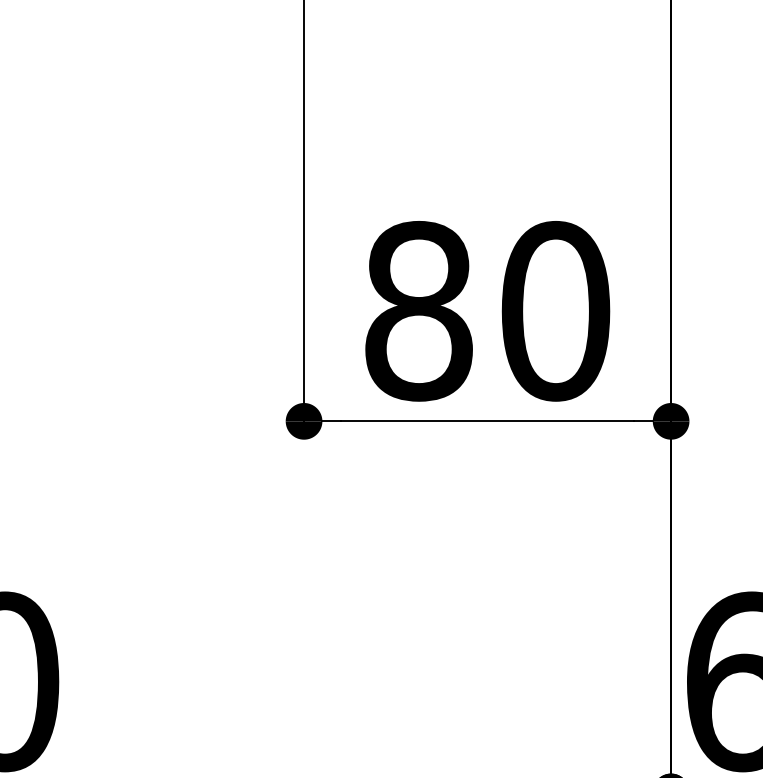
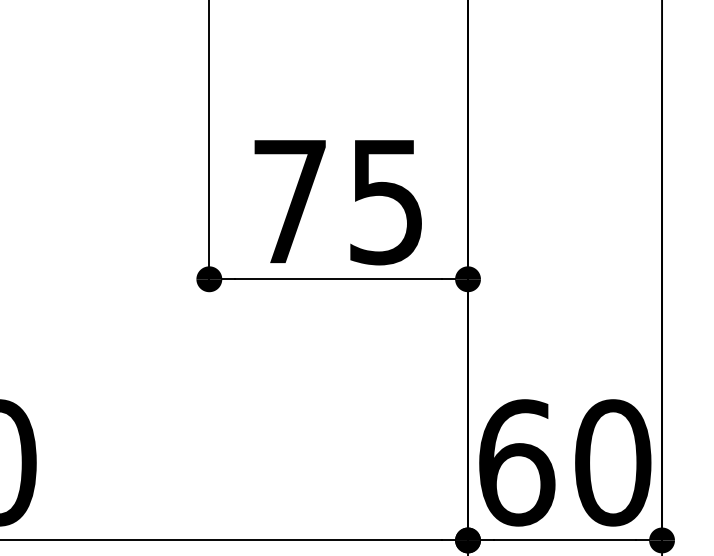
text: (487, 310) -> (338, 201), 80 -> 75

